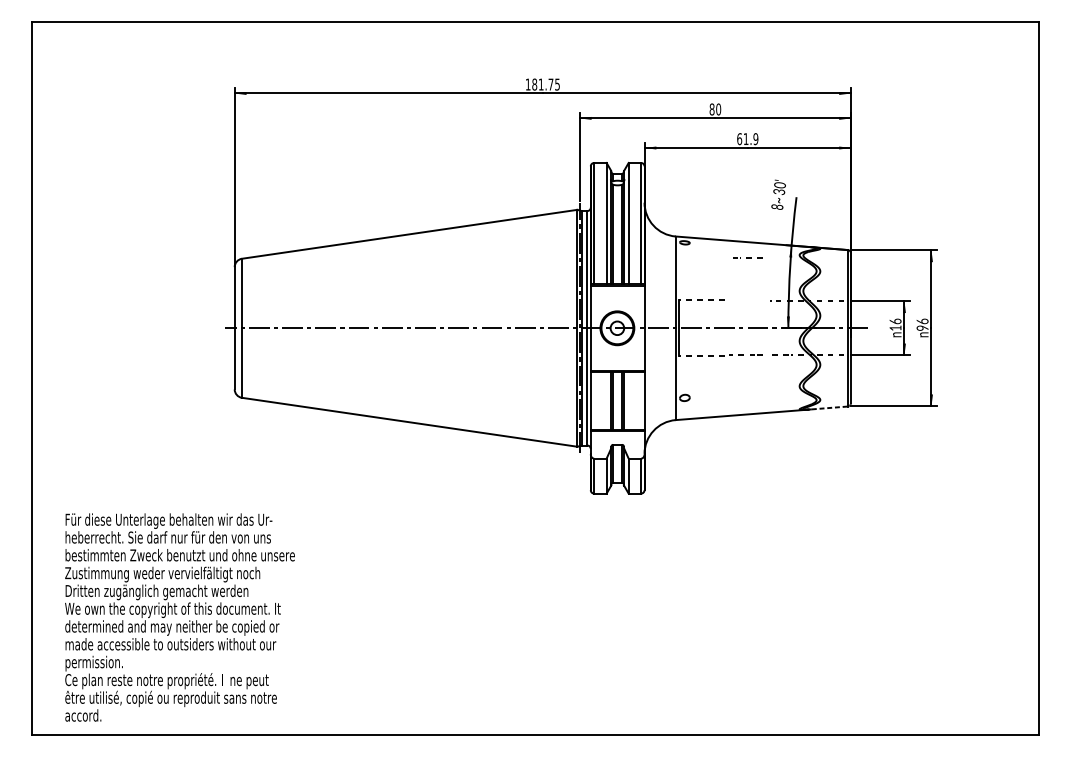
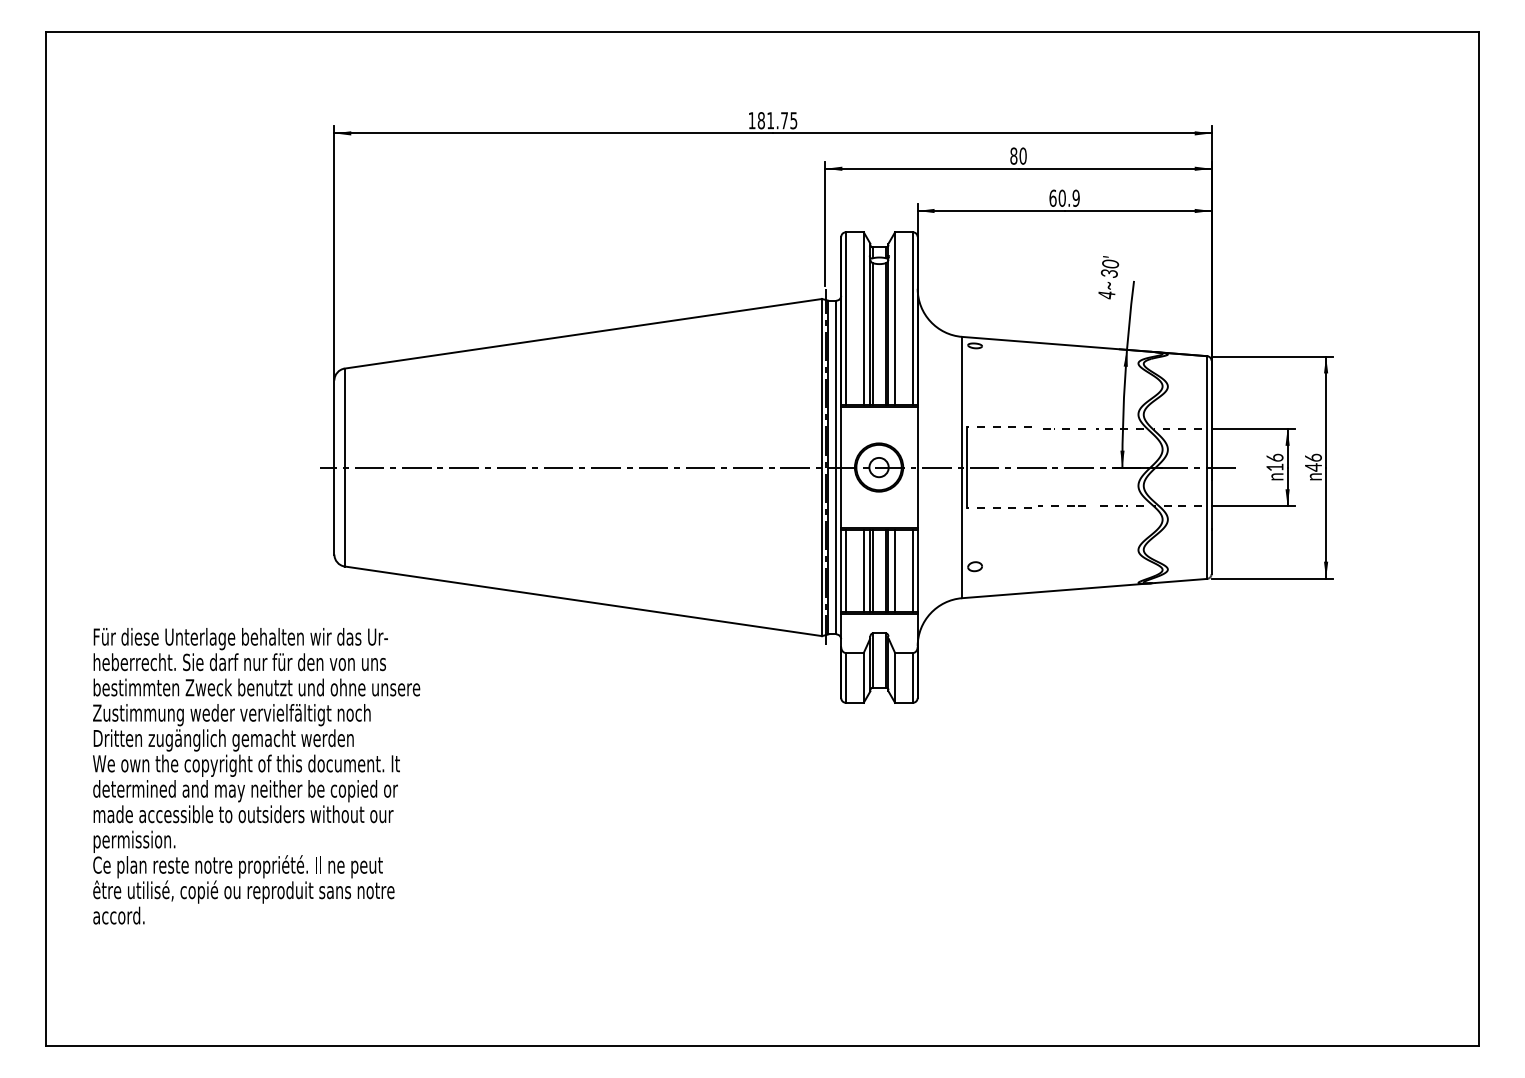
text: (745, 138) -> (1061, 197), 61.9 -> 60.9
text: (777, 207) -> (1106, 295), 8 -> 4
part: (747, 257) -> (1064, 428), moved
text: (921, 328) -> (1312, 467), 96 -> 46
line: (594, 401) -> (846, 571), added
line: (606, 401) -> (863, 571), added
line: (628, 401) -> (895, 571), added
line: (640, 401) -> (912, 571), added
line: (829, 407) -> (1181, 580), dashed -> solid
text: (179, 617) -> (256, 776), moved

